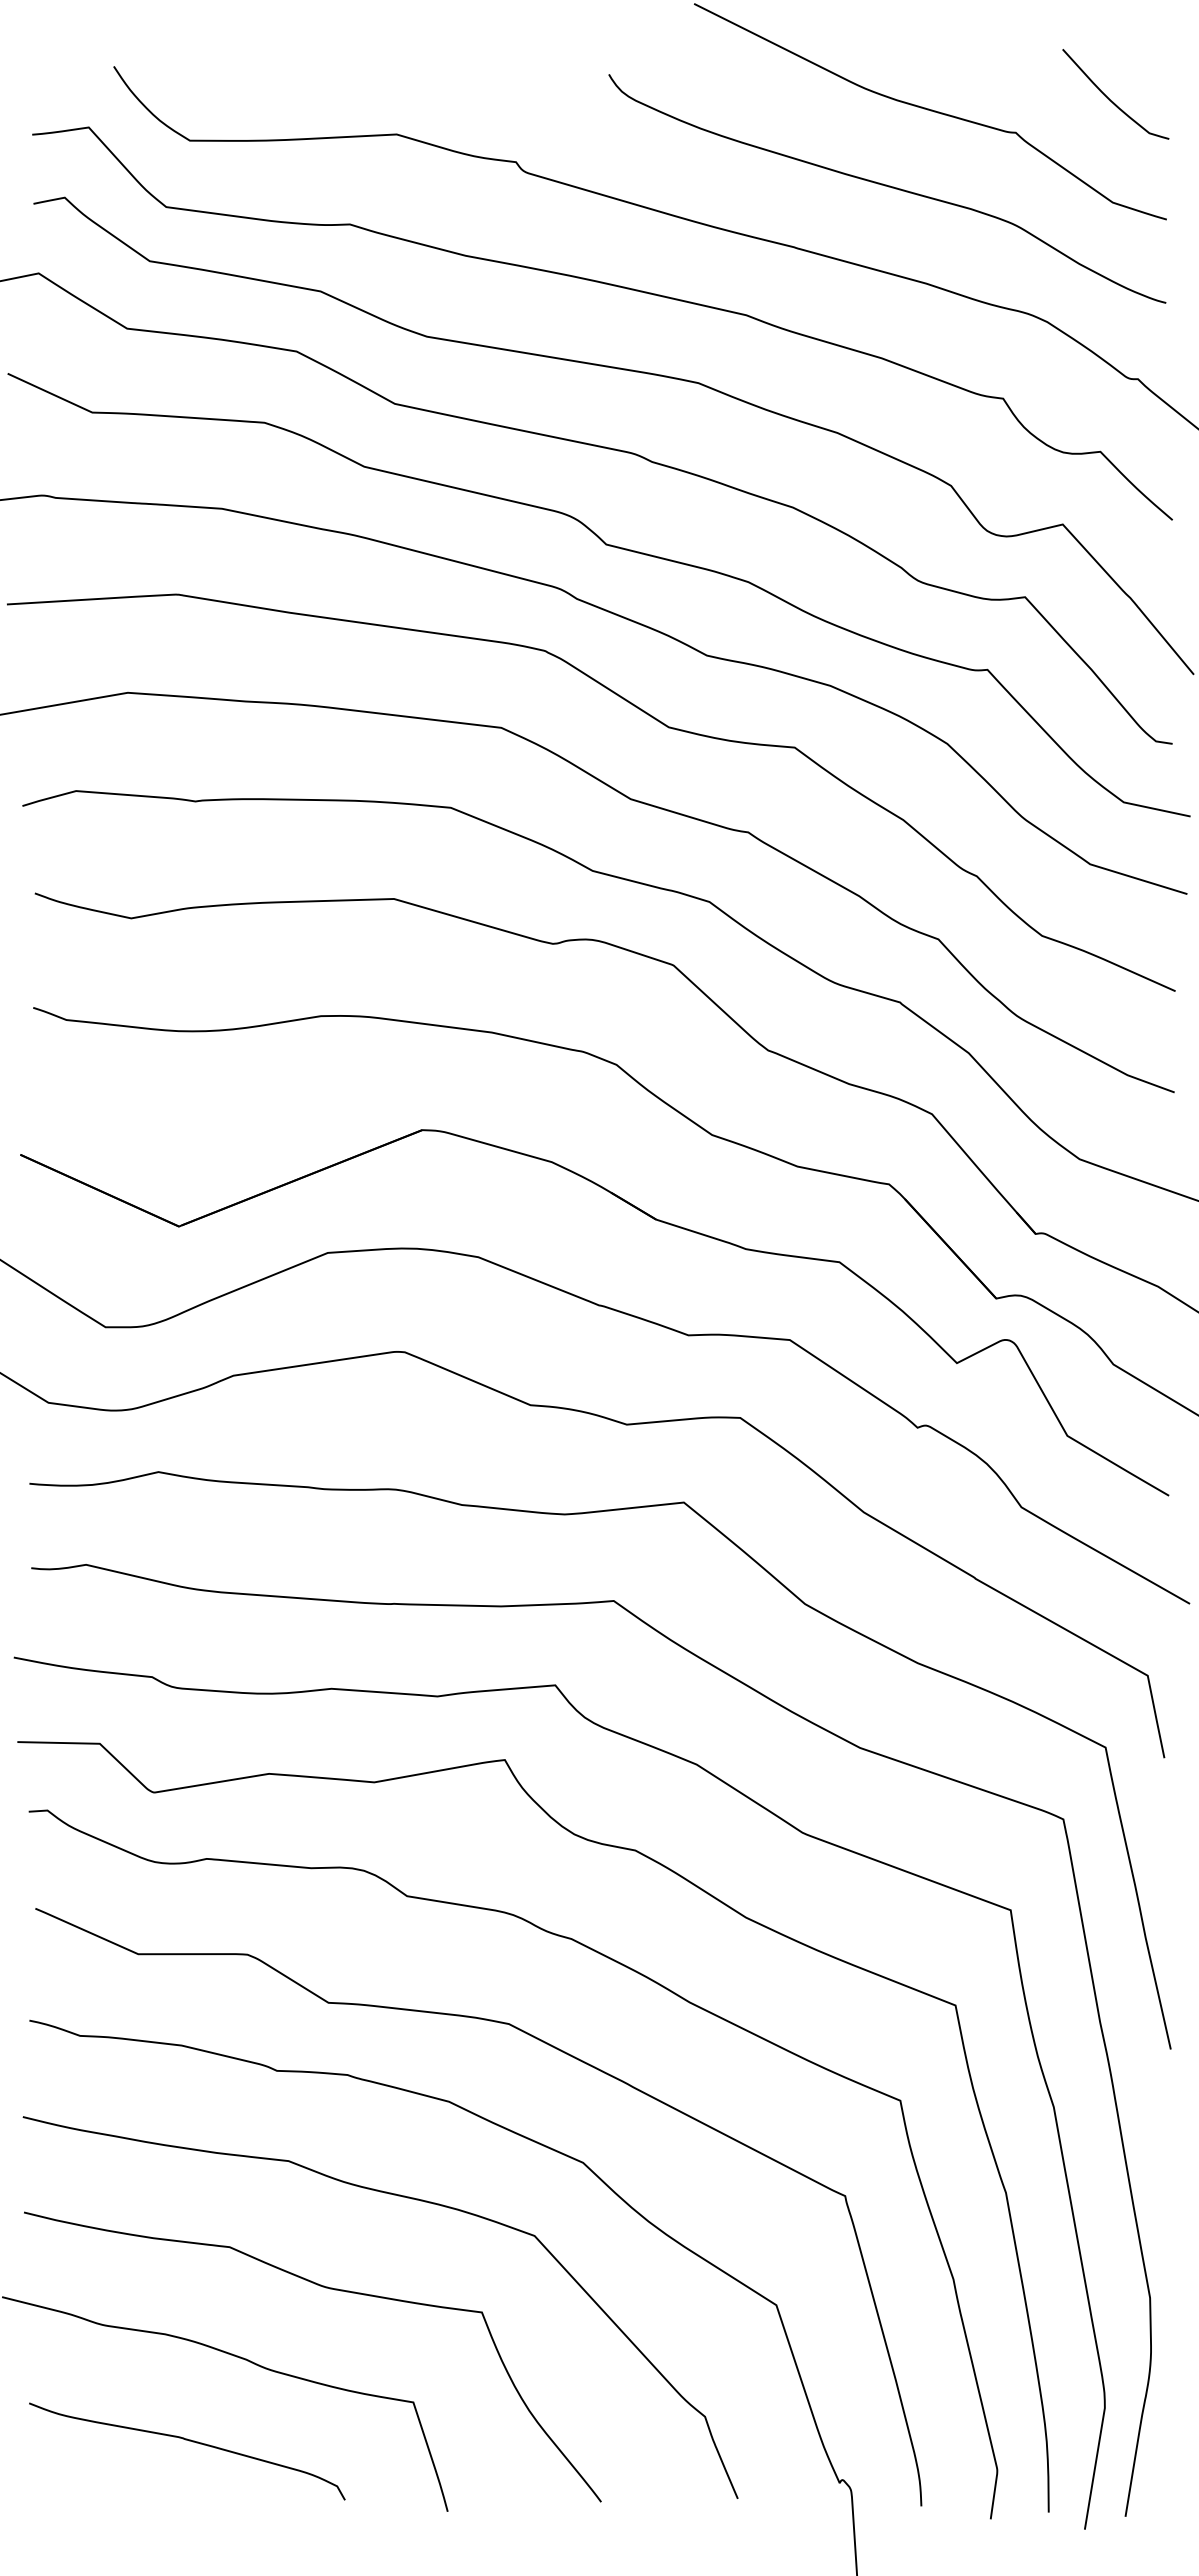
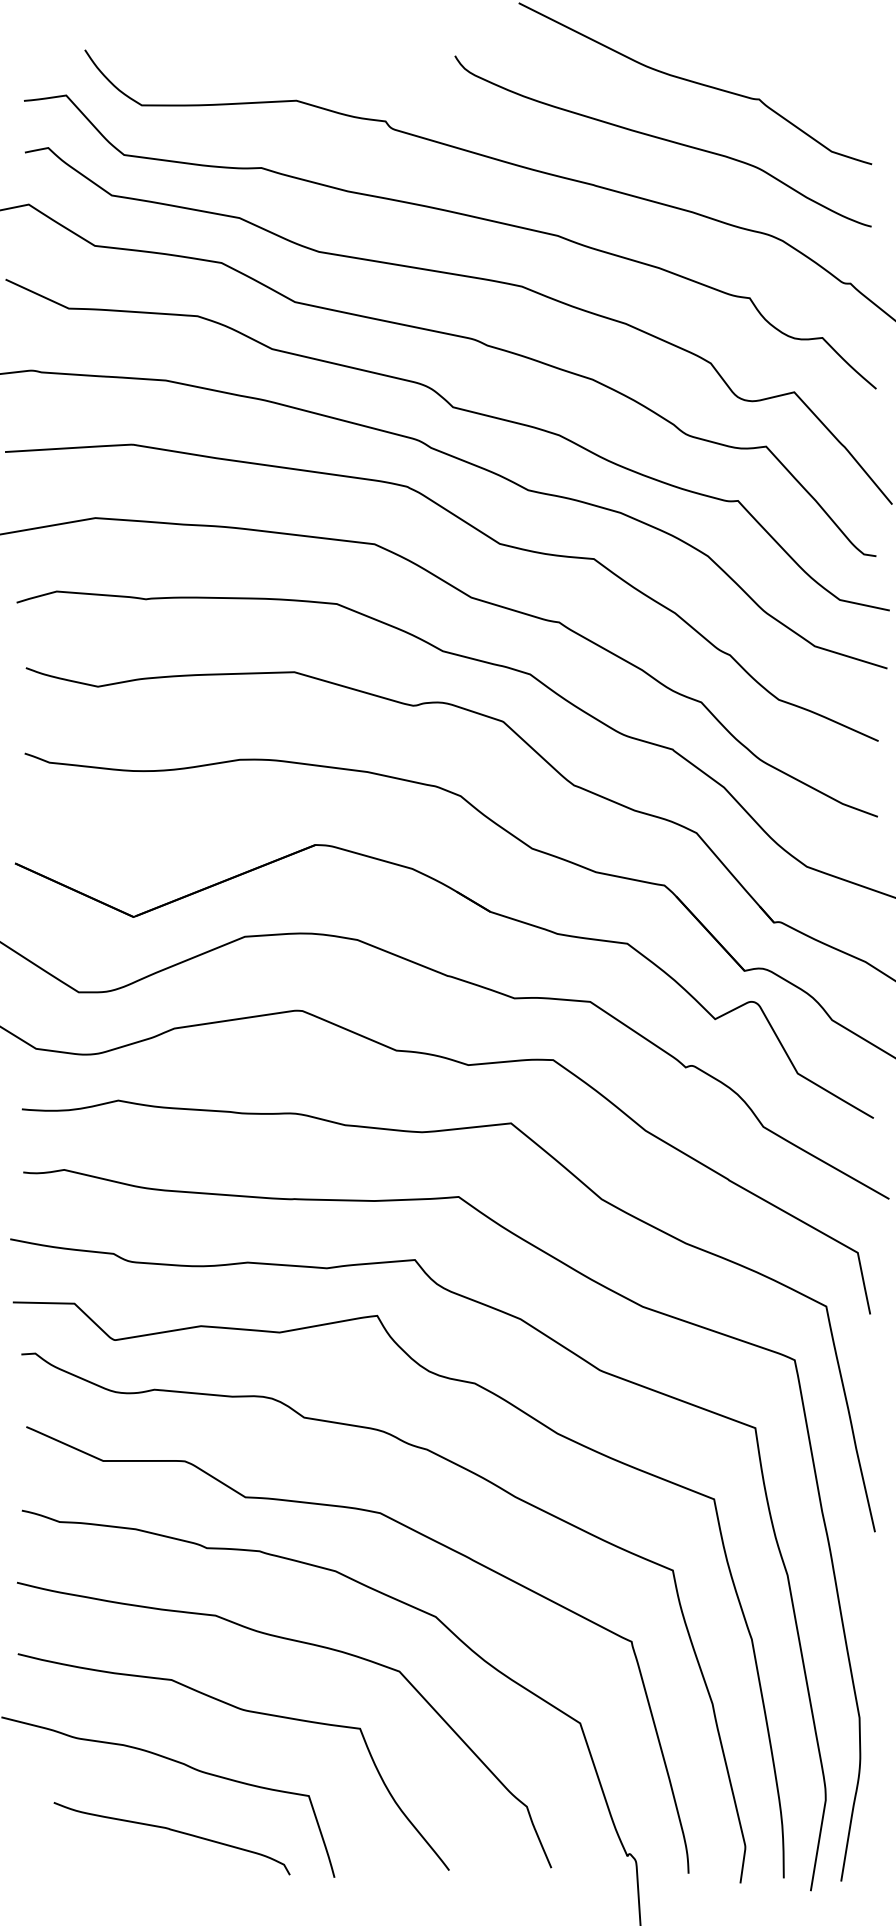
curve: (1110, 99) -> (829, 74), removed
curve: (189, 2441) -> (173, 1831), moved

